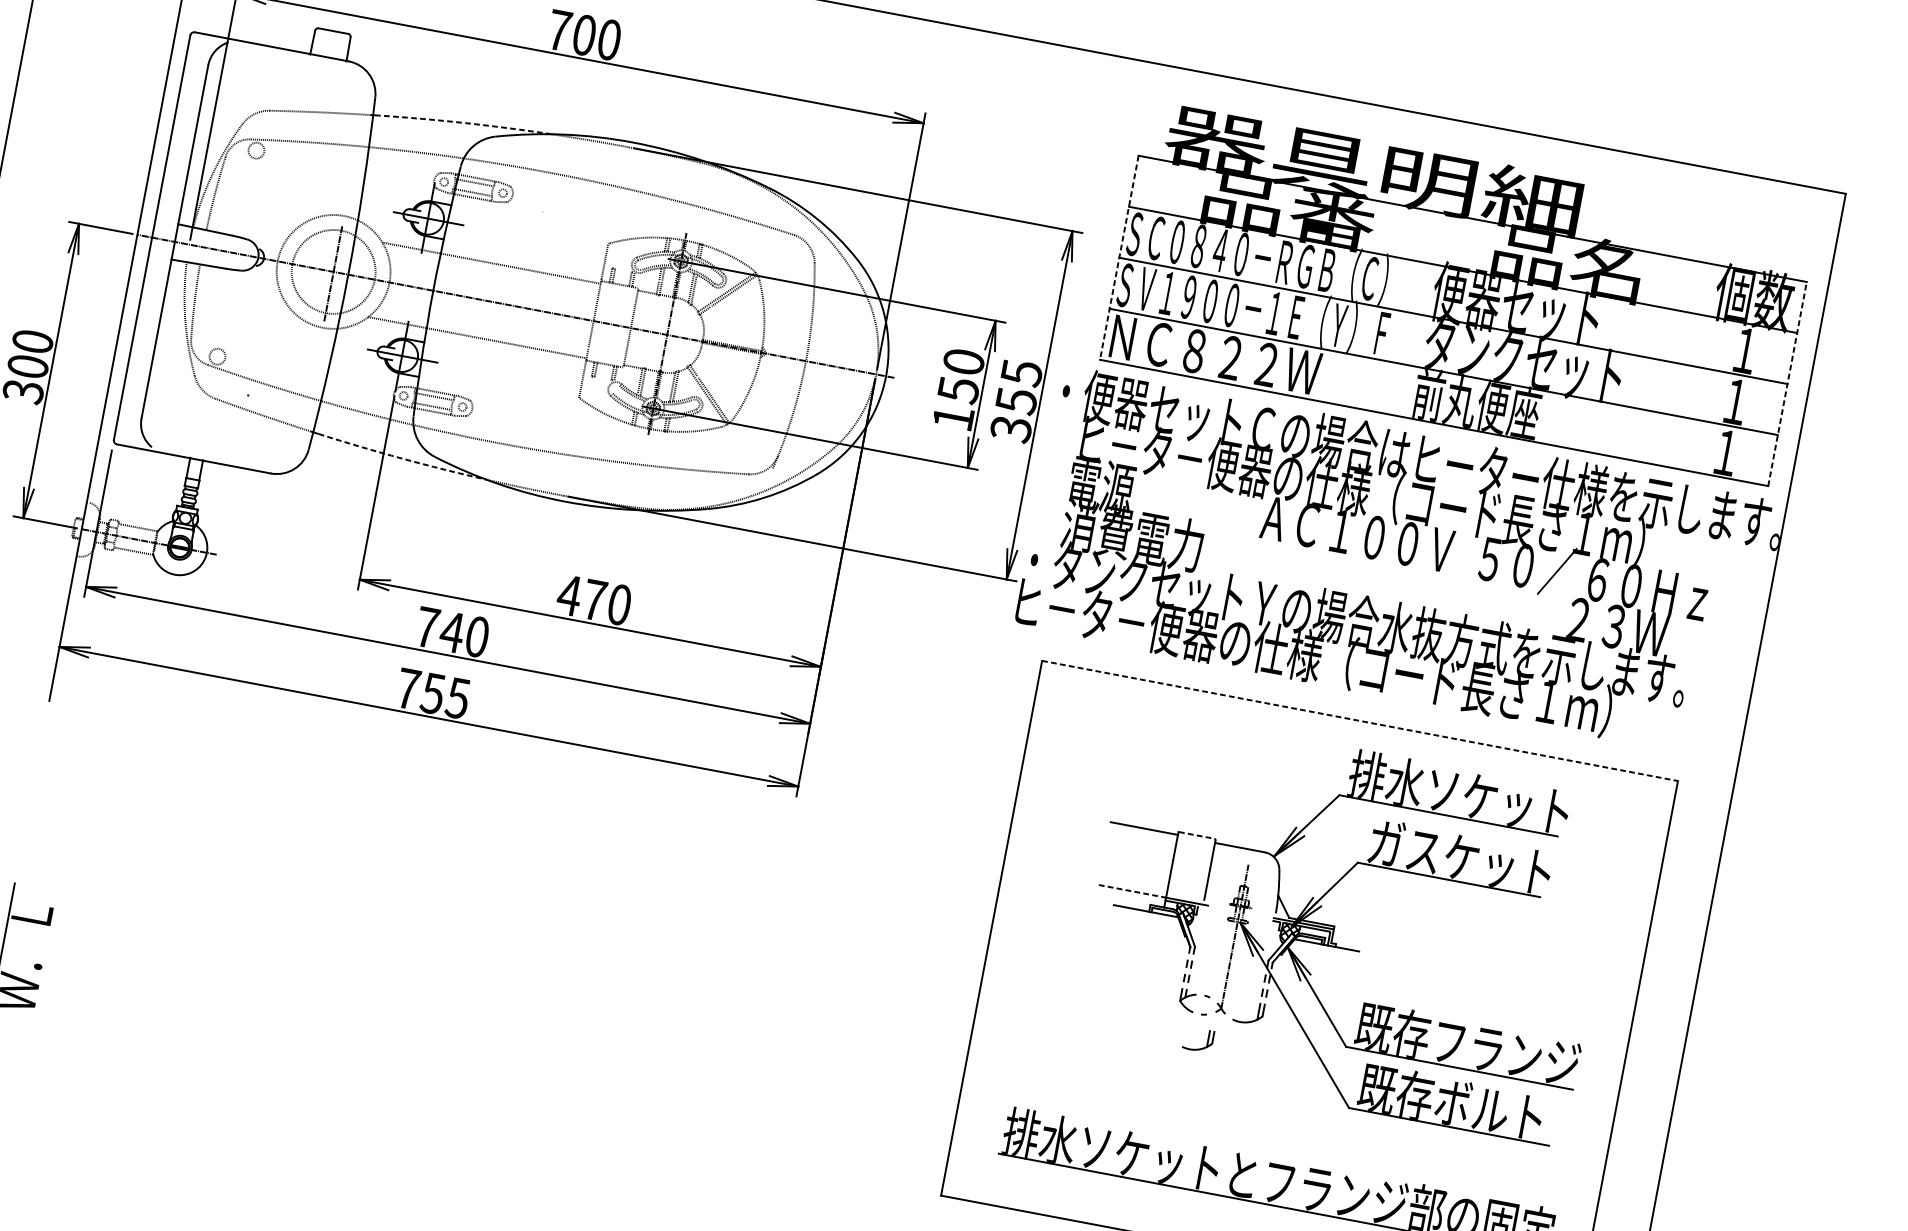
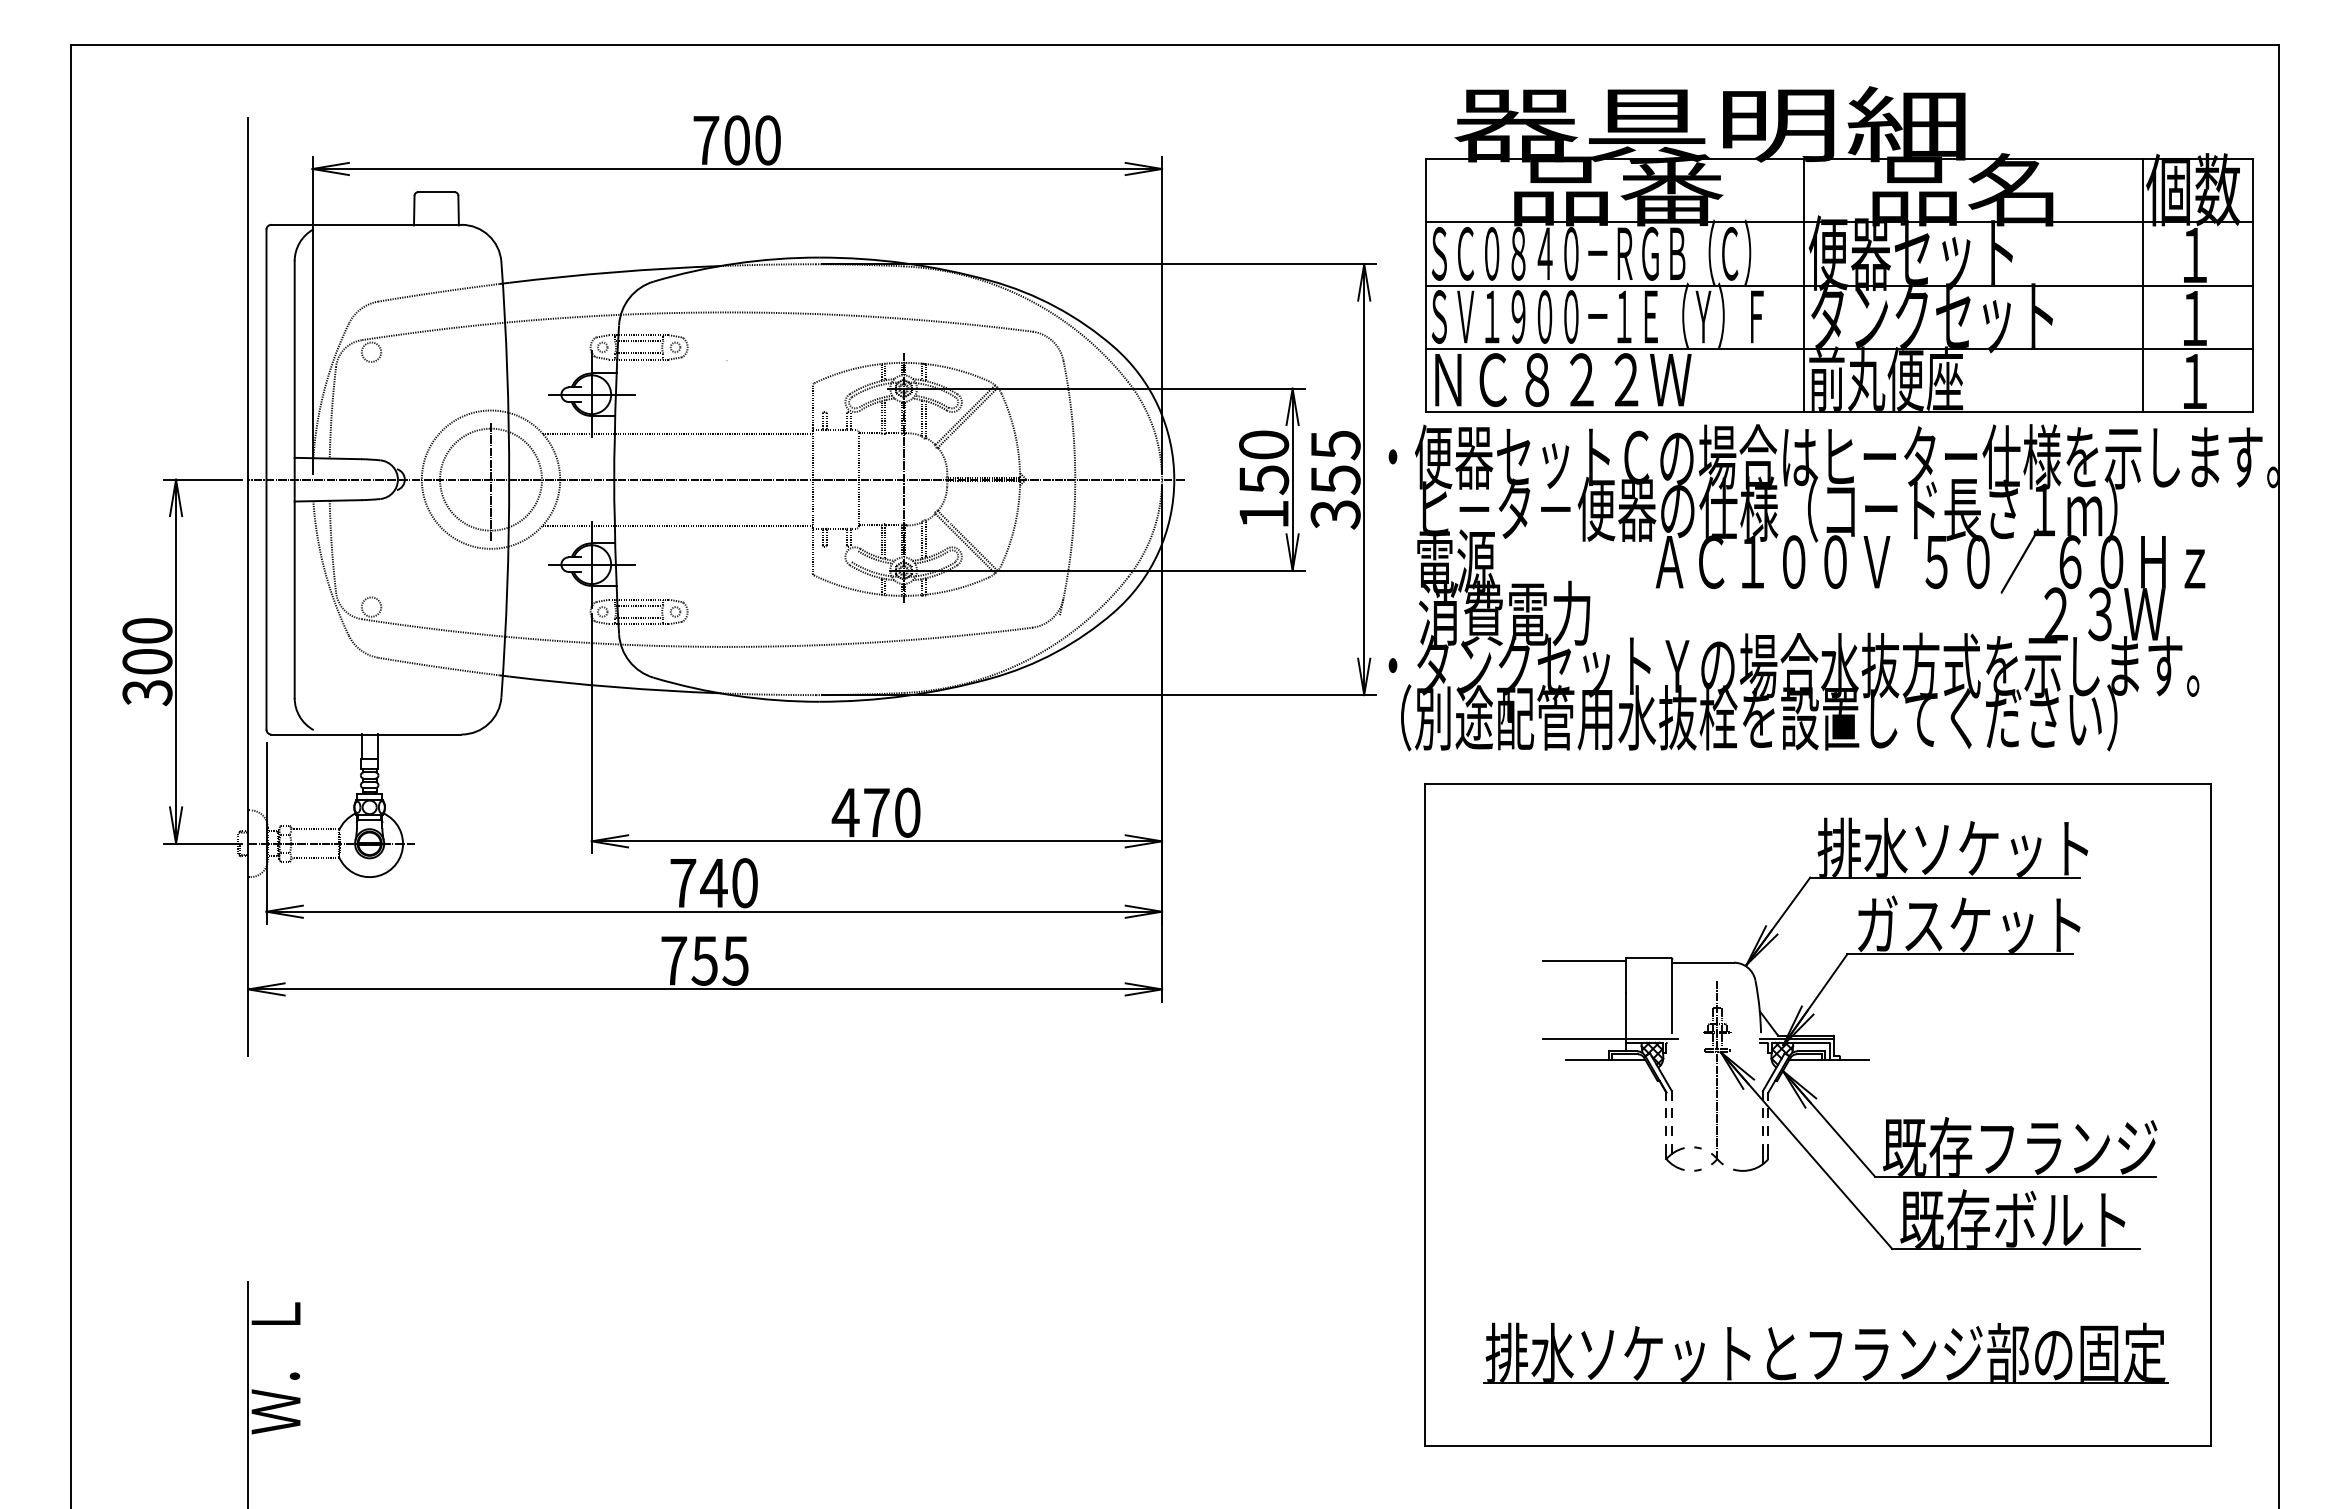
arc: (465, 123) -> (614, 272), dashed -> solid
line: (1119, 258) -> (1426, 286), dashed -> solid
line: (1424, 315) -> (1803, 285), added
line: (1699, 367) -> (2143, 285), added
line: (1787, 384) -> (2252, 285), dashed -> solid
arc: (401, 458) -> (614, 687), dashed -> solid
text: (1314, 656) -> (1749, 717), ヒ－タ－便器の仕様（コード長さ１ｍ） -> （別途配管用水抜栓を設置してください）
line: (1360, 721) -> (1818, 784), dashed -> solid
line: (1196, 835) -> (1648, 957), dashed -> solid
line: (1132, 891) -> (1584, 1039), dashed -> solid
part: (1199, 1048) -> (1700, 1211), removed

